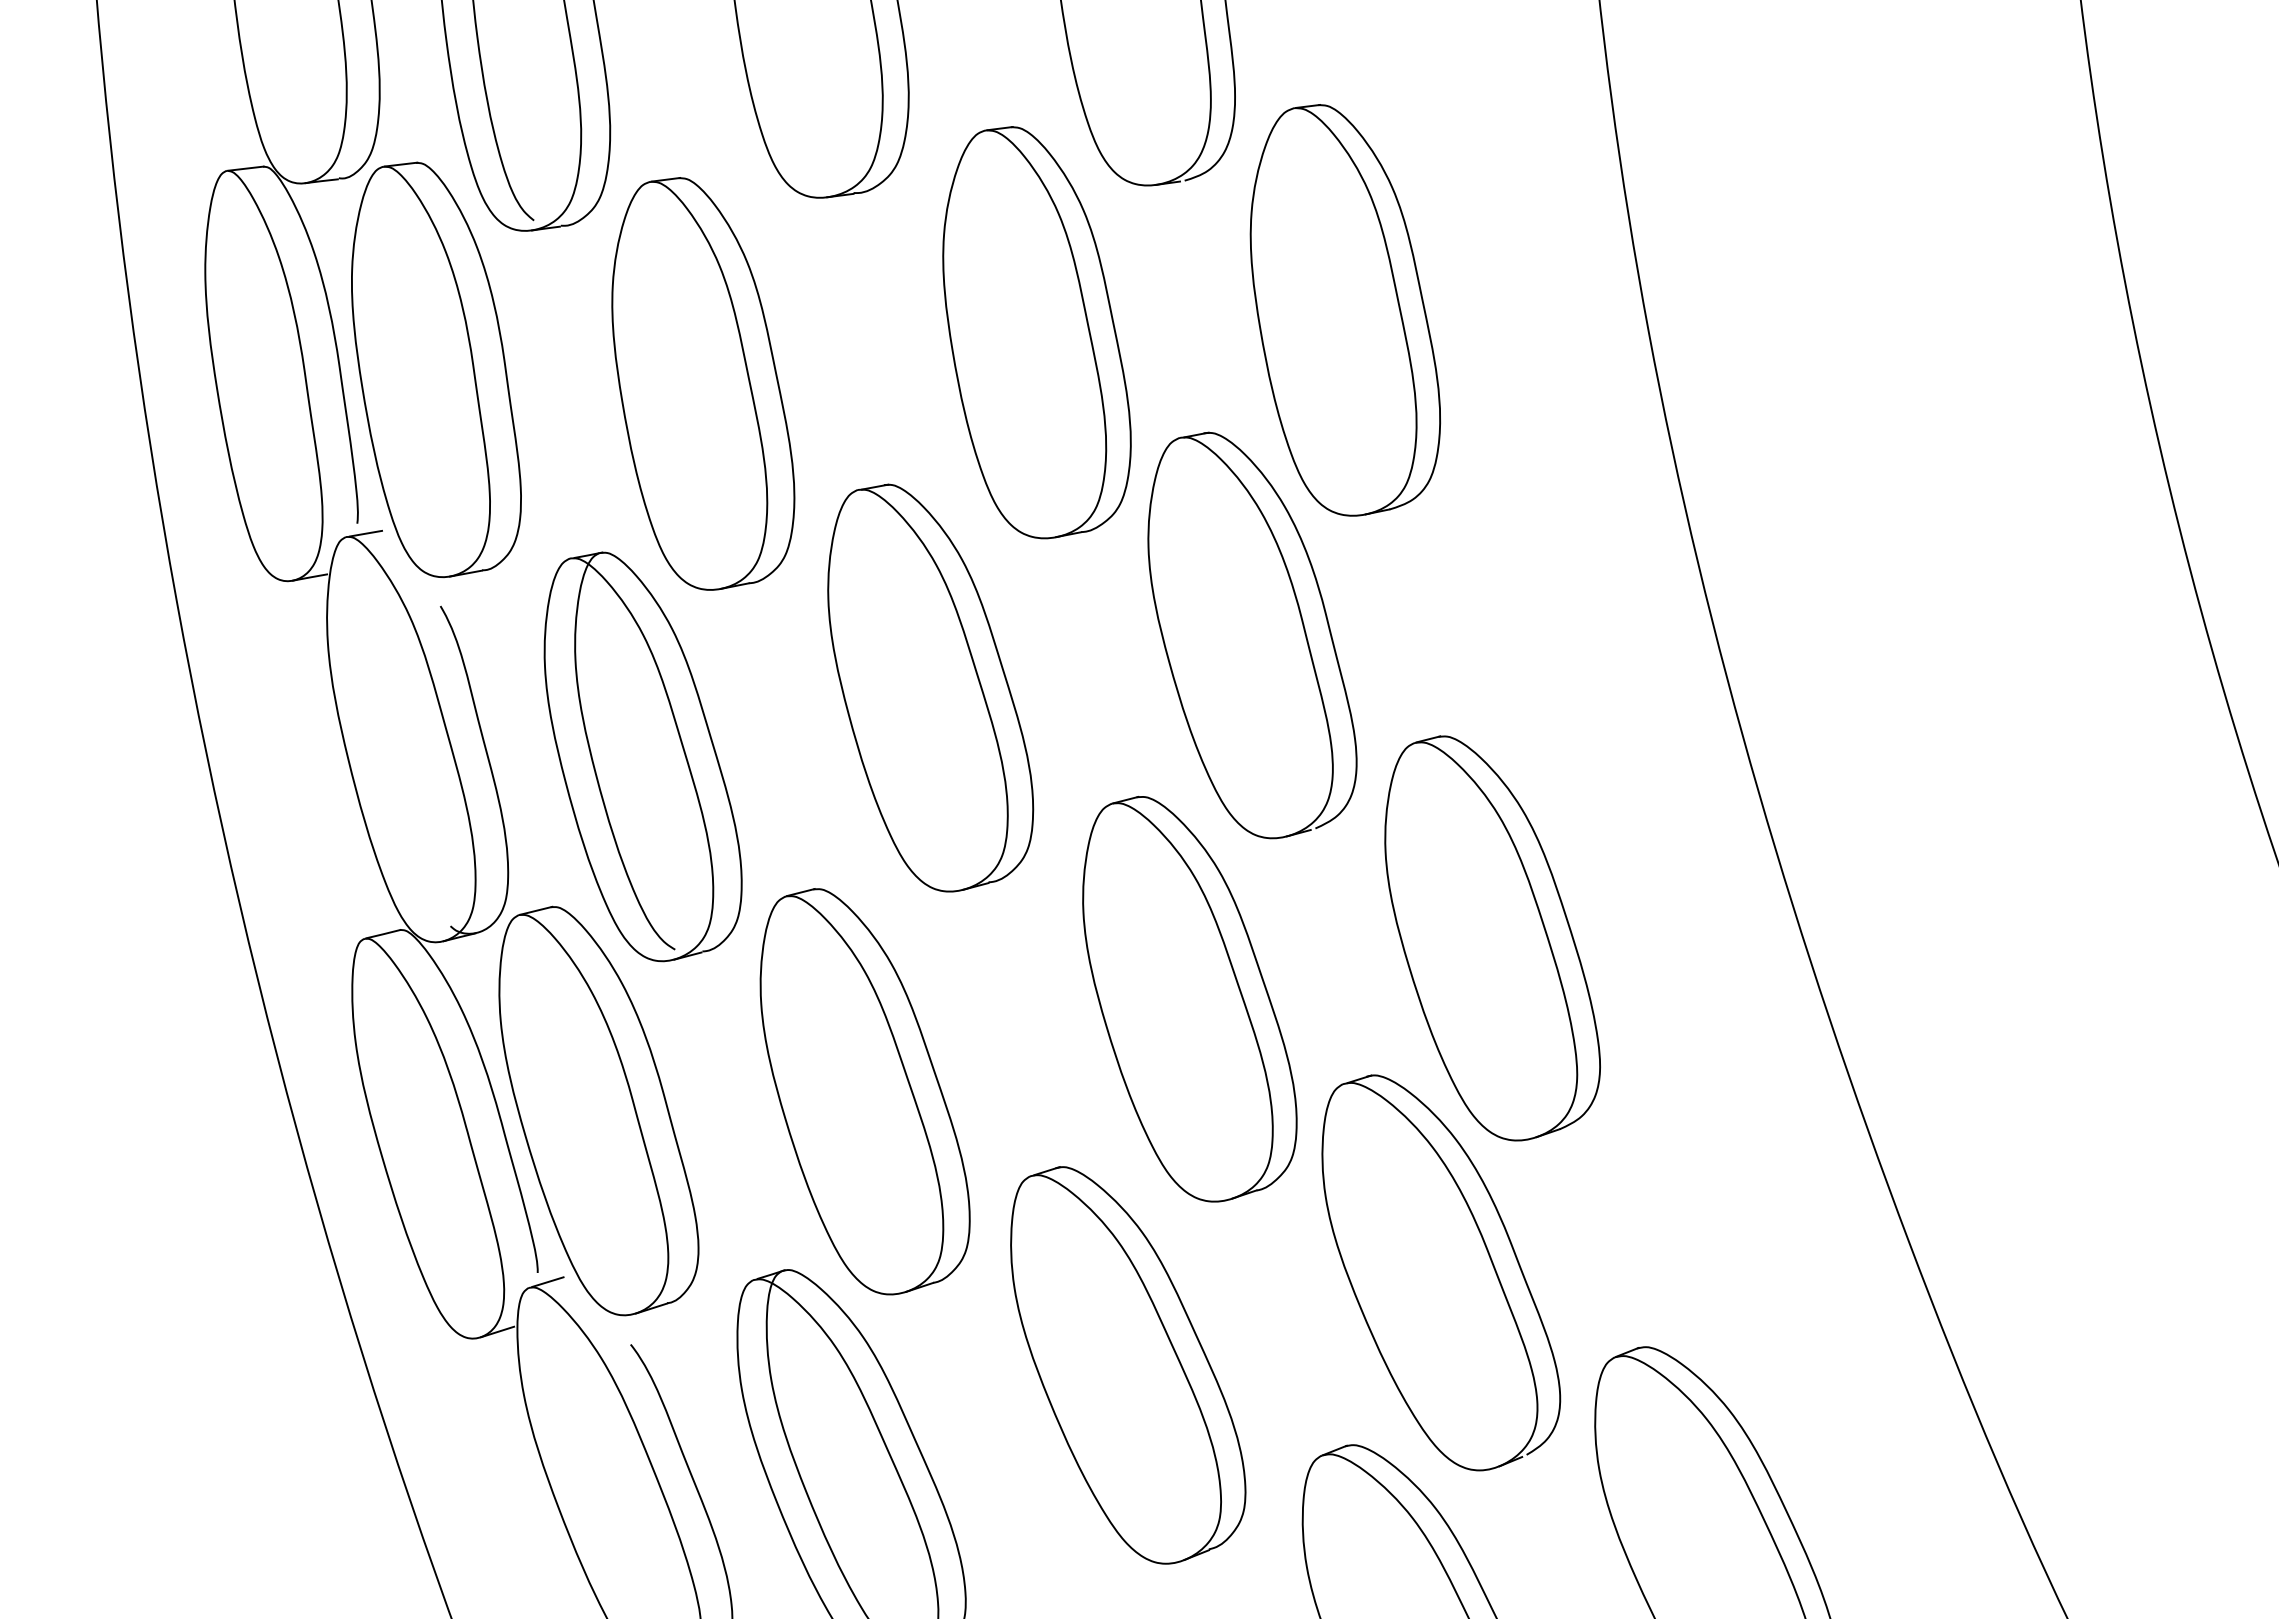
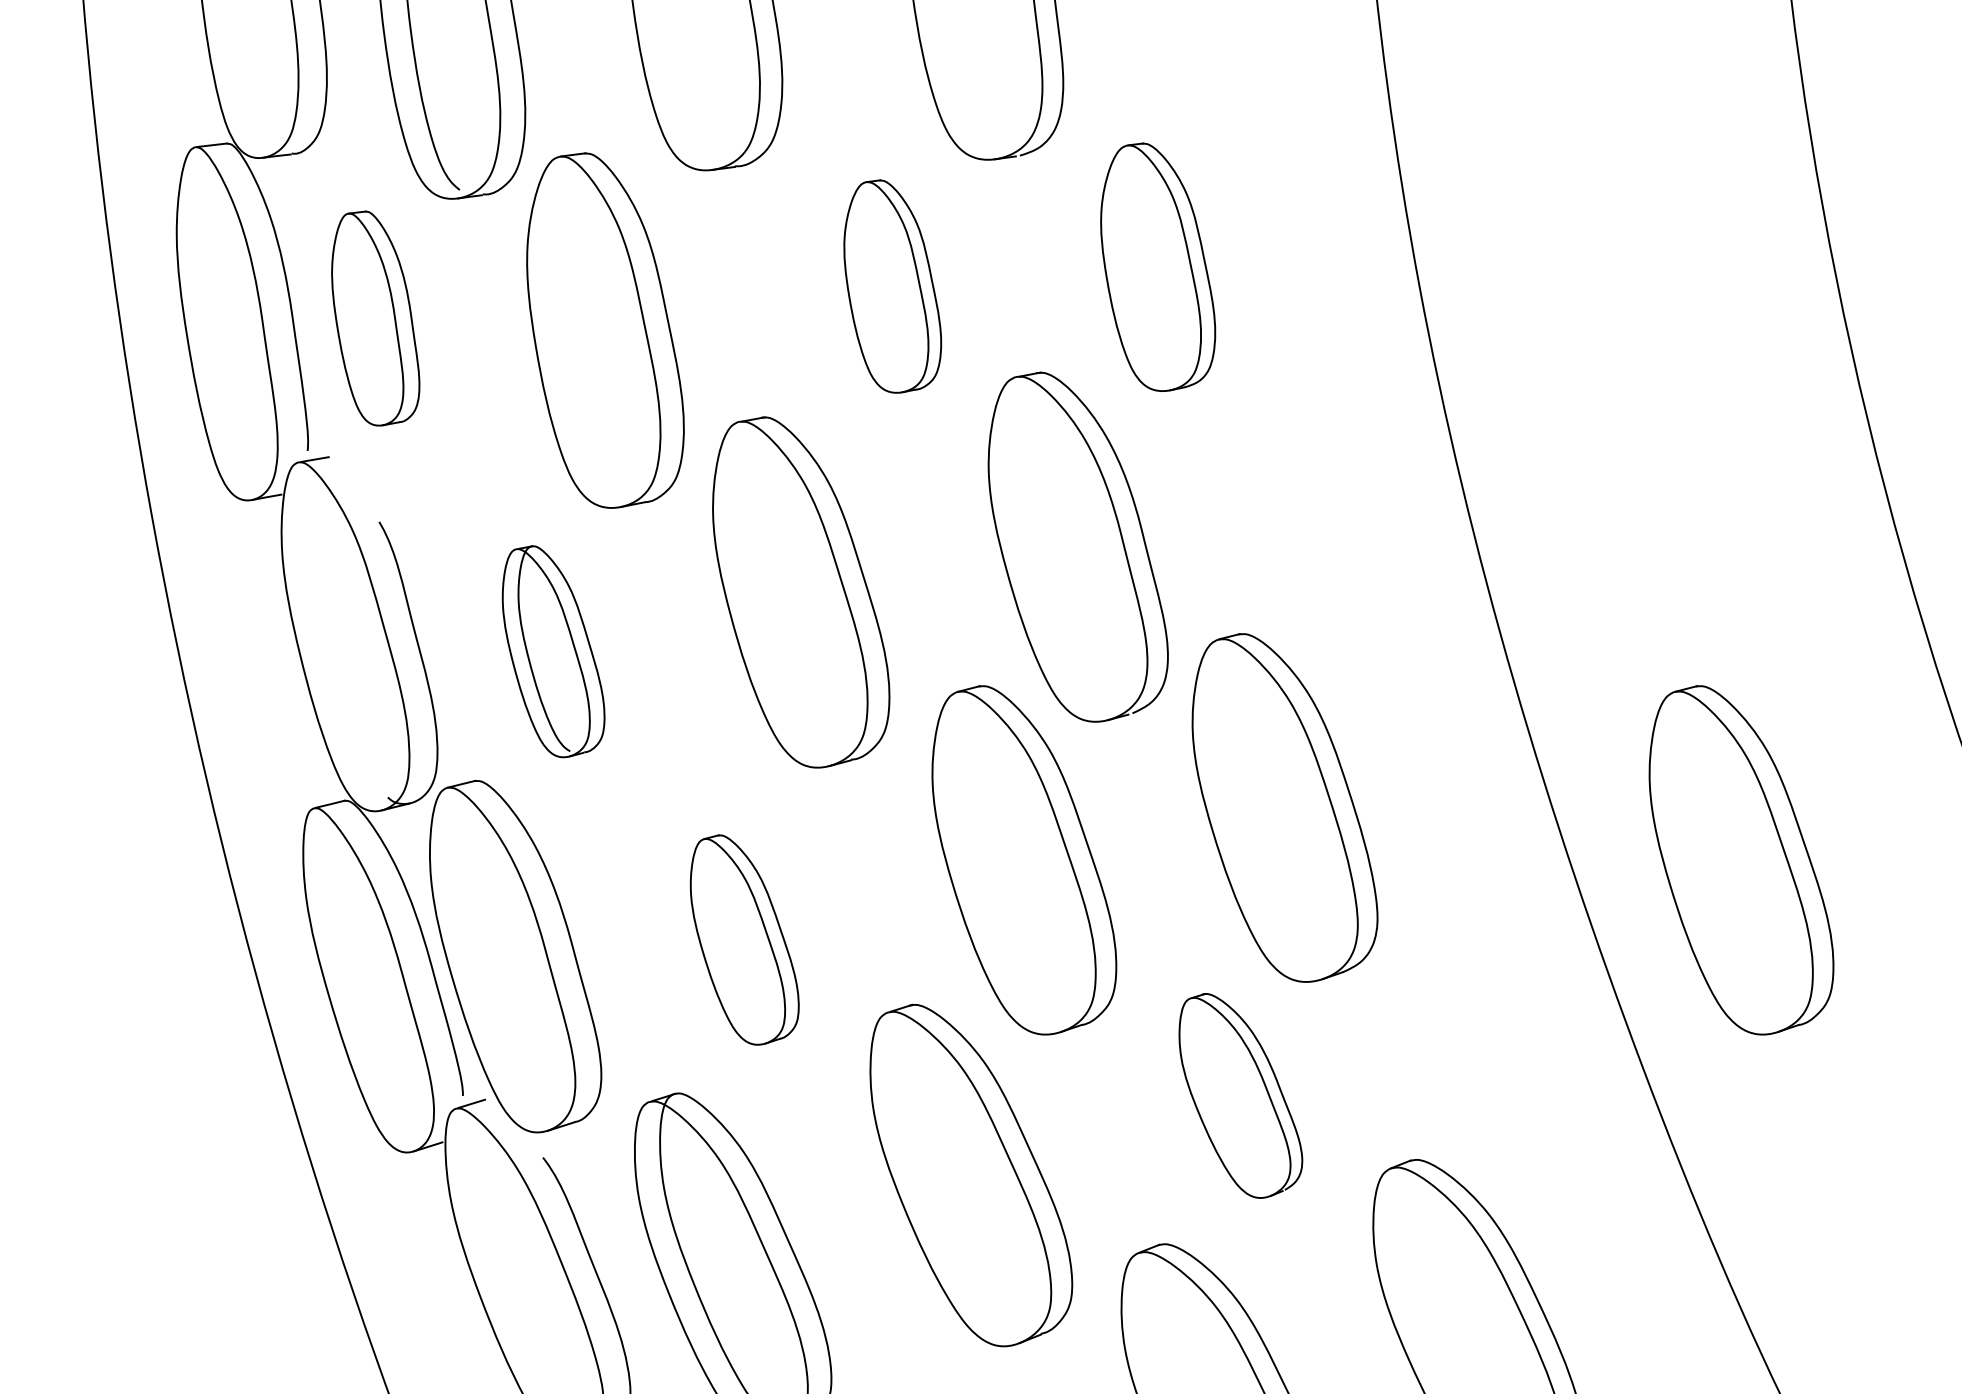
part: (1344, 310) -> (1157, 267), size x0.7
part: (1036, 332) -> (892, 286), size x0.6
part: (436, 369) -> (375, 318), size x0.6
part: (642, 756) -> (553, 651), size x0.6
part: (2022, 999) -> (1741, 860), added
part: (864, 1091) -> (744, 939), size x0.6
part: (1441, 1272) -> (1240, 1095), size x0.6

